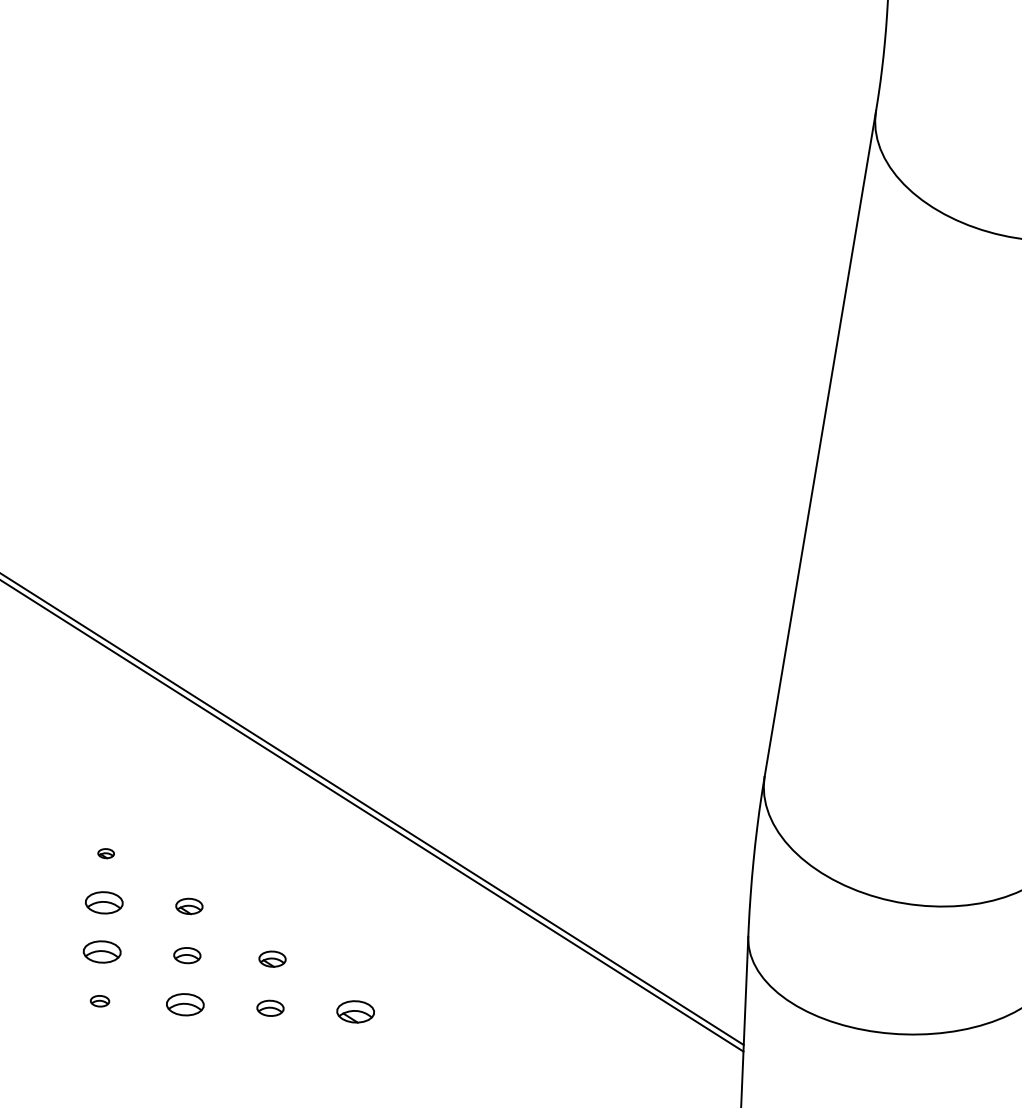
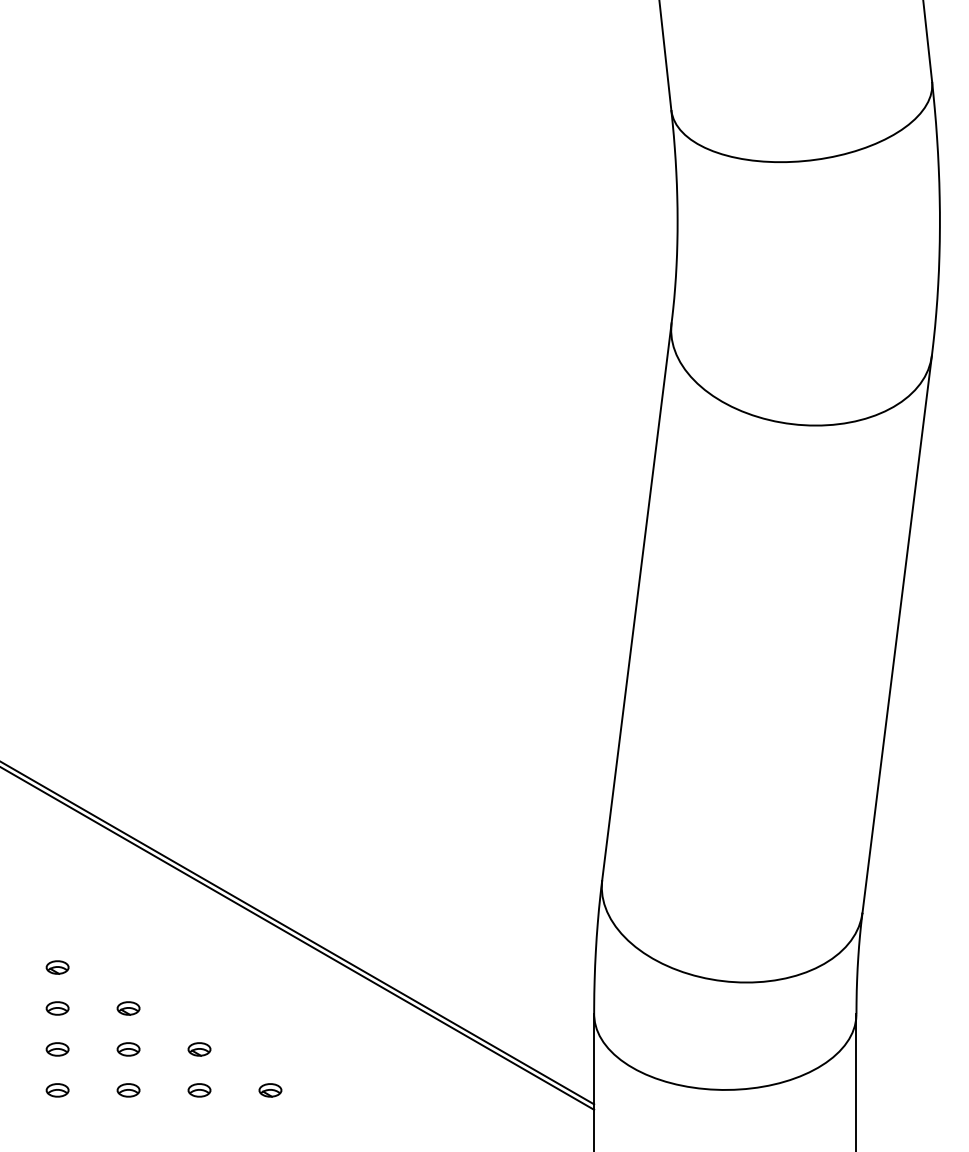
part: (106, 853) -> (57, 967), size x1.67
part: (104, 902) -> (57, 1008), size x0.71
part: (101, 952) -> (57, 1049), size x0.71
part: (99, 1001) -> (57, 1090), size x1.43
part: (185, 1004) -> (128, 1090), size x0.71
part: (355, 1012) -> (270, 1090), size x0.71

